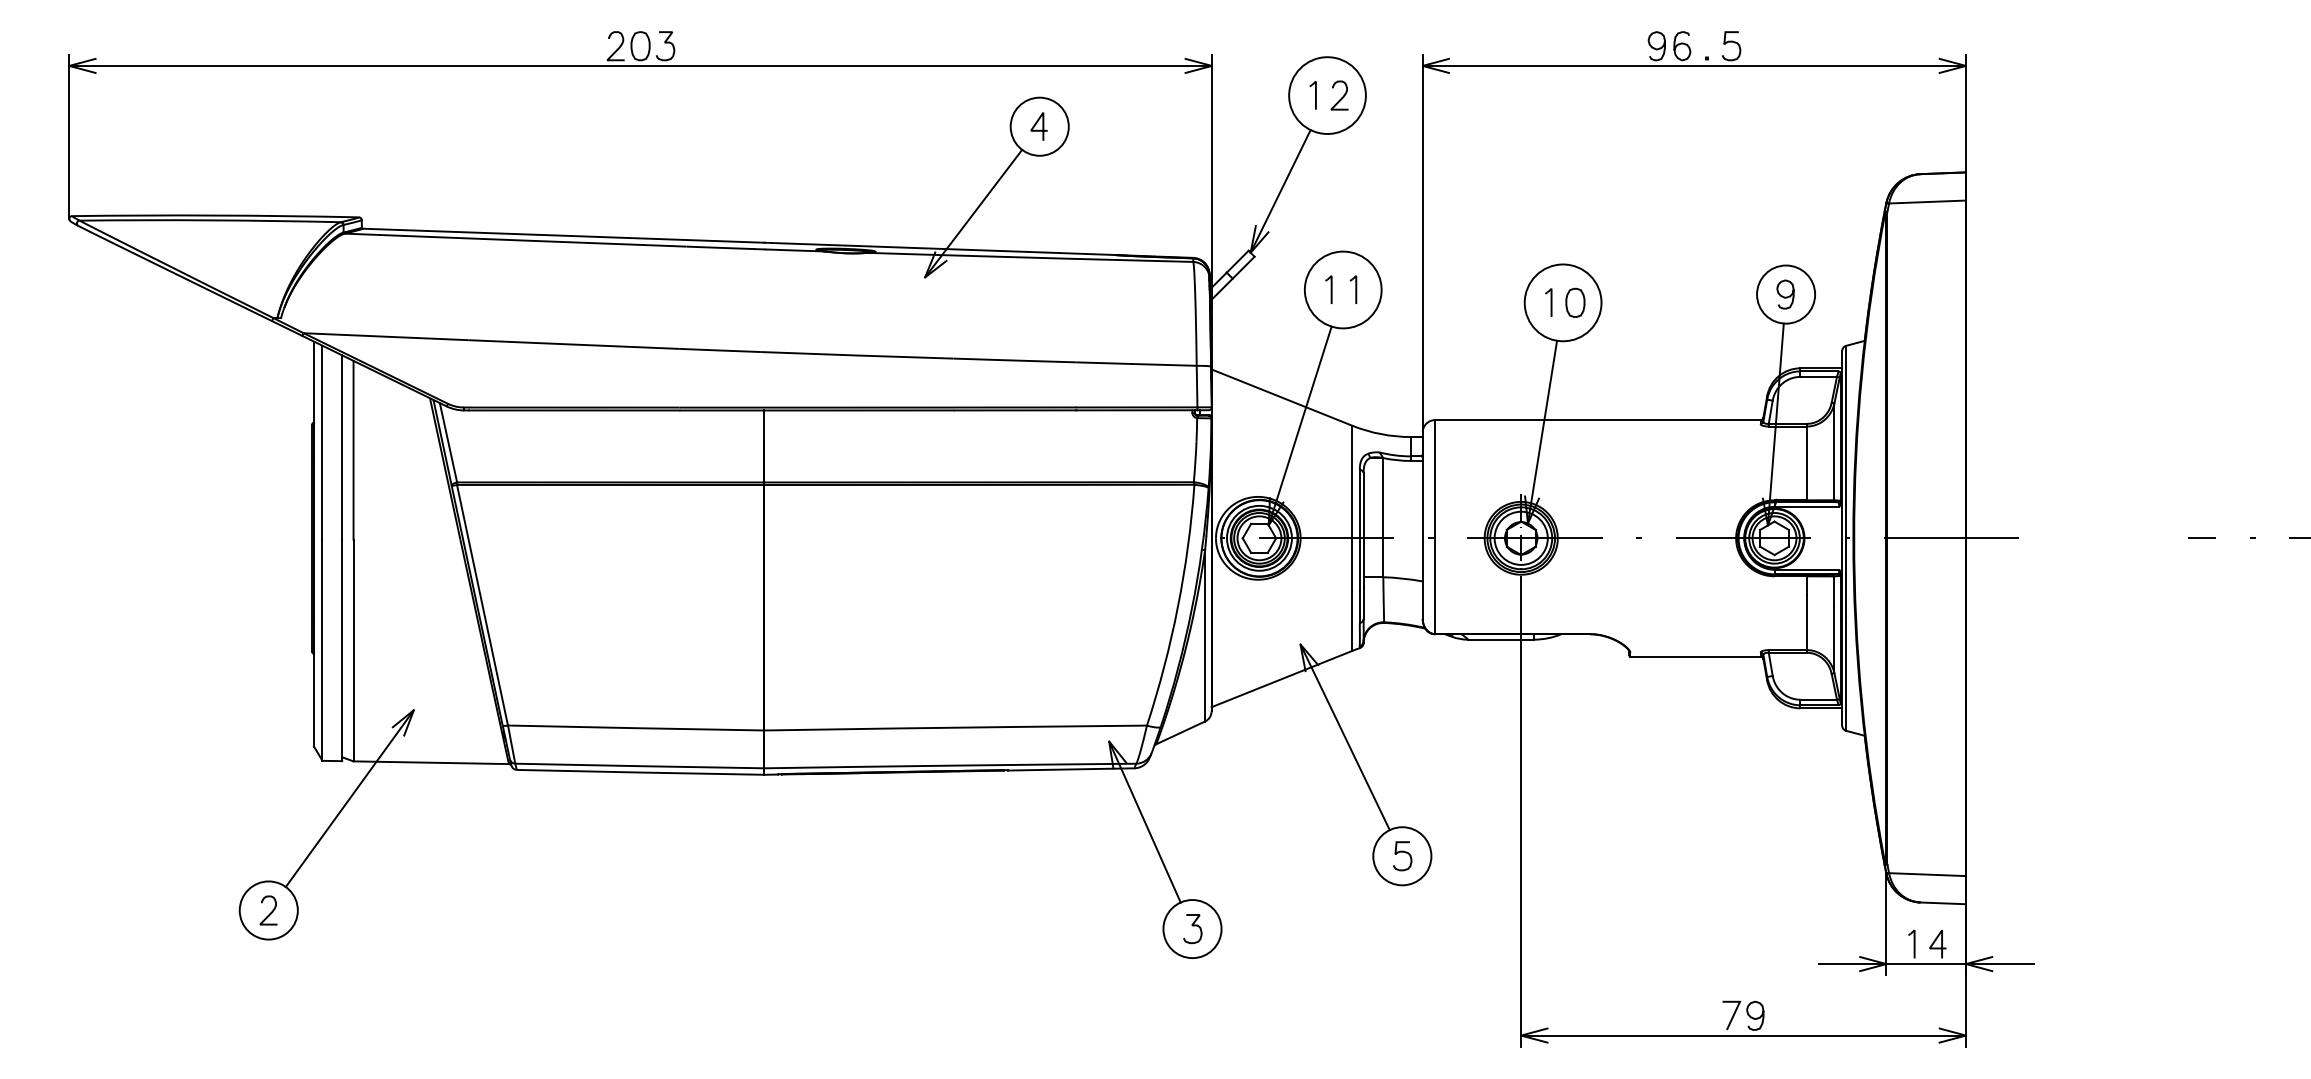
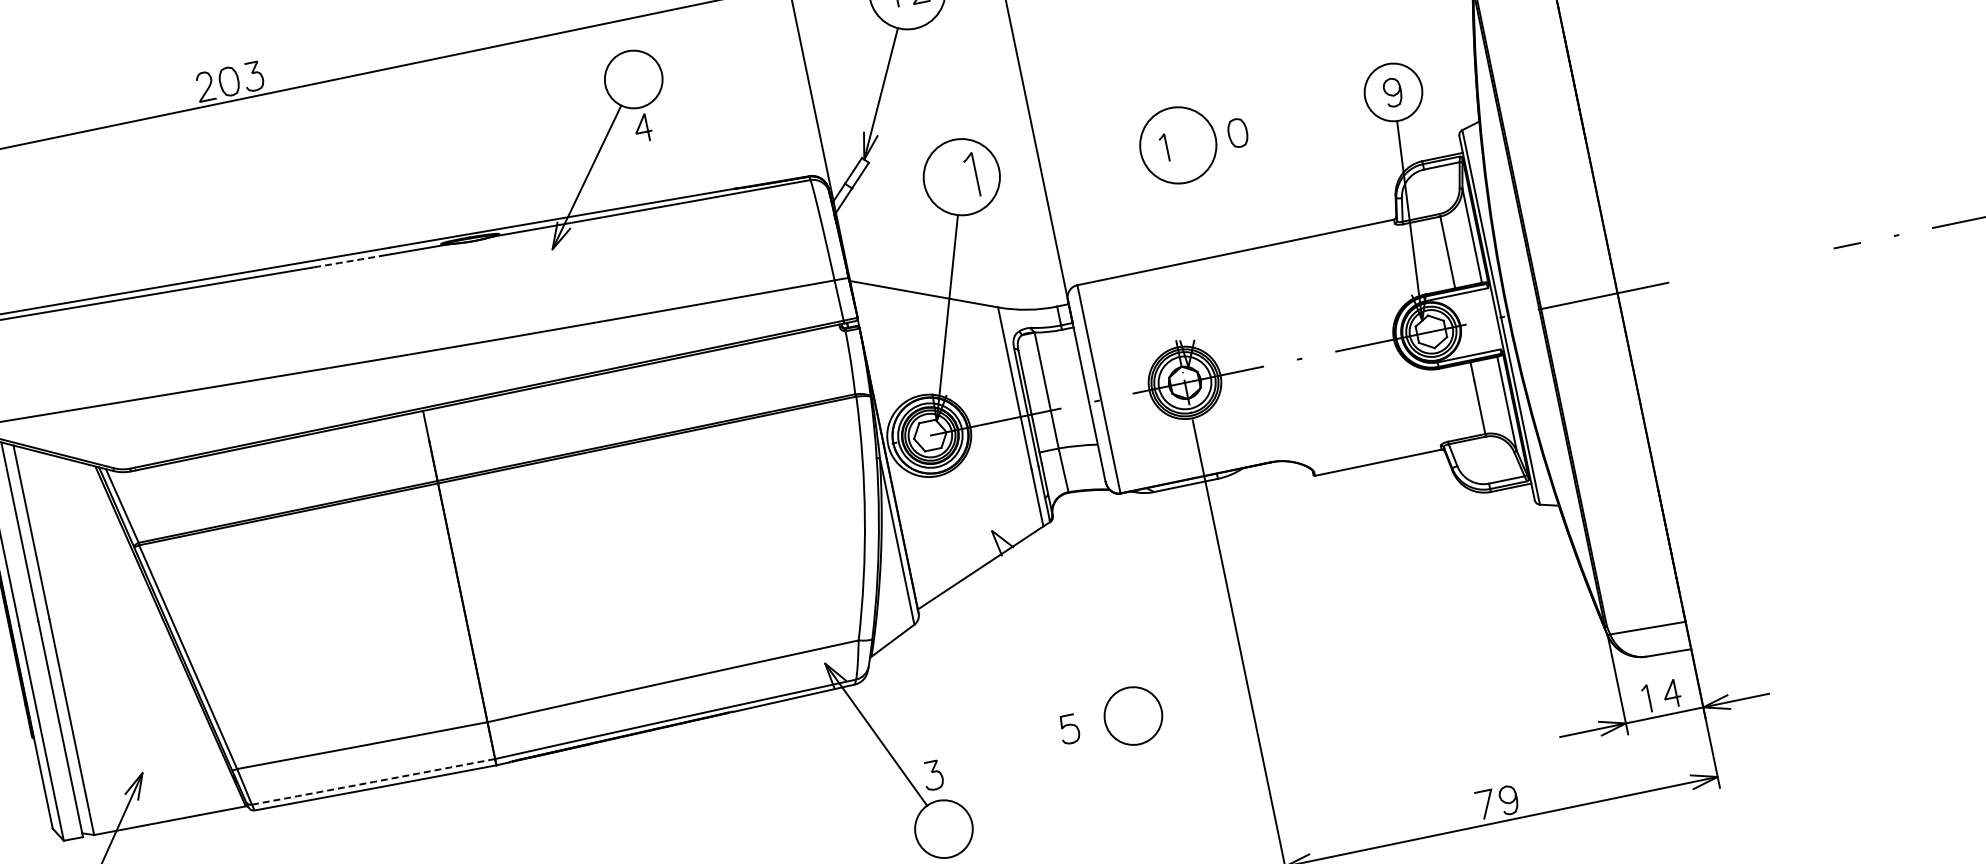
line: (1036, 124) -> (640, 126), moved
arc: (720, 247) -> (347, 261), solid -> dashed
part: (1328, 289) -> (947, 179), removed
part: (1353, 289) -> (971, 174), size x1.6
part: (1575, 302) -> (1237, 132), moved
line: (1542, 431) -> (1184, 274), removed
line: (1344, 737) -> (1053, 612), removed
arc: (639, 766) -> (373, 782), solid -> dashed
curve: (1402, 852) -> (1068, 725), moved
curve: (1192, 926) -> (932, 773), moved

